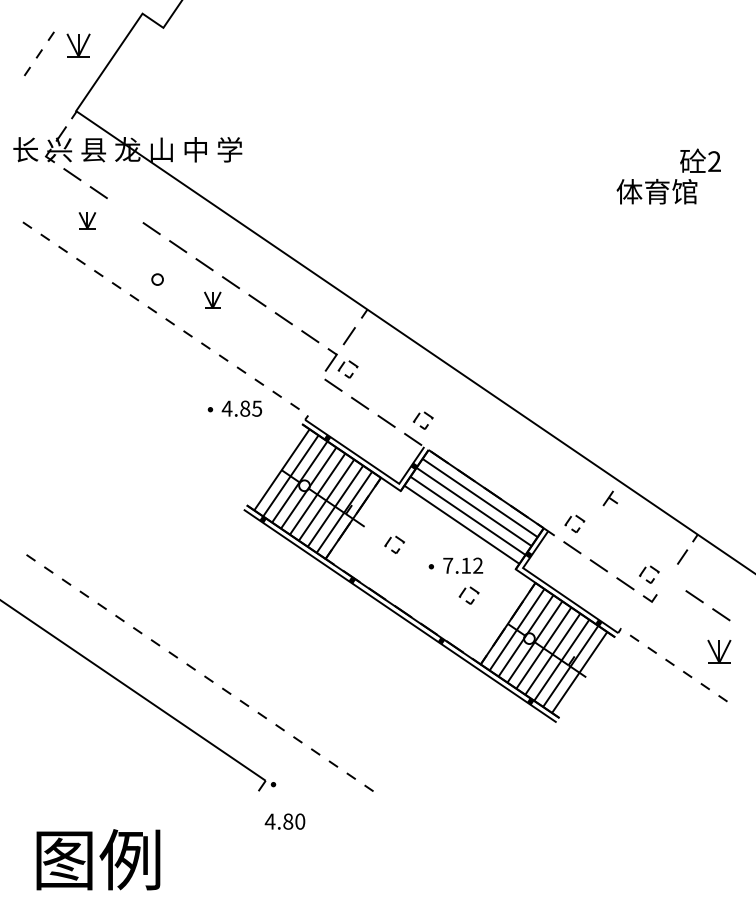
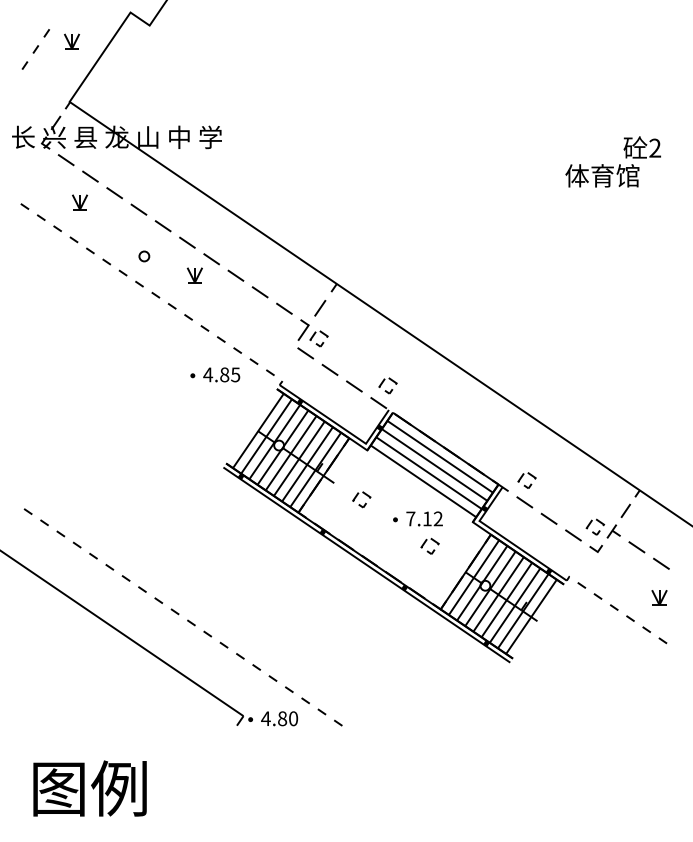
part: (78, 44) -> (71, 40), size x0.71
line: (125, 210) -> (114, 193), added
part: (609, 498) -> (612, 531), moved
part: (718, 651) -> (658, 597), size x0.71
text: (284, 821) -> (279, 718), moved

